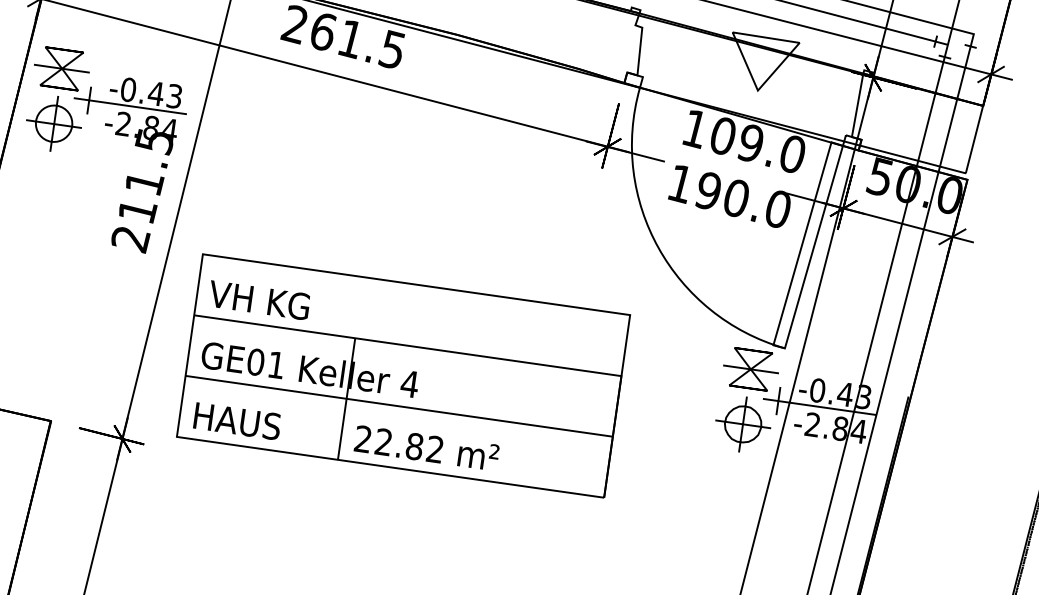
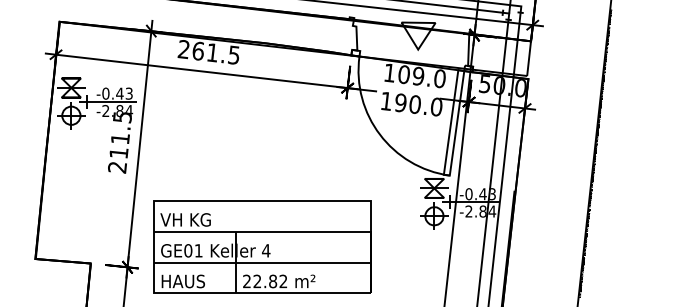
part: (403, 374) -> (262, 246), moved

